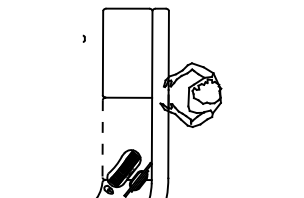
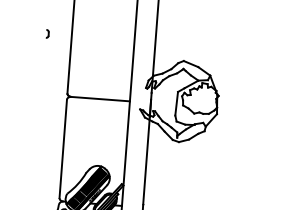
part: (83, 38) -> (47, 33), moved
line: (102, 138) -> (63, 148), dashed -> solid

